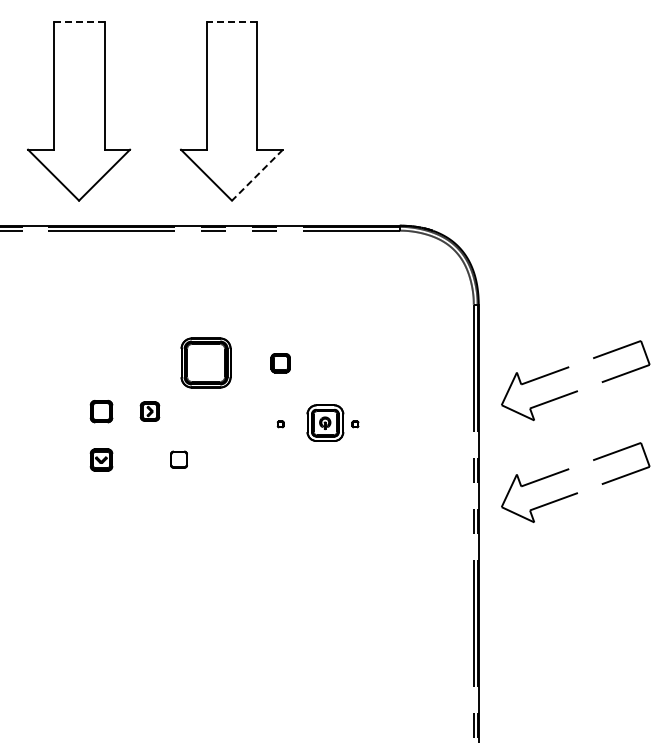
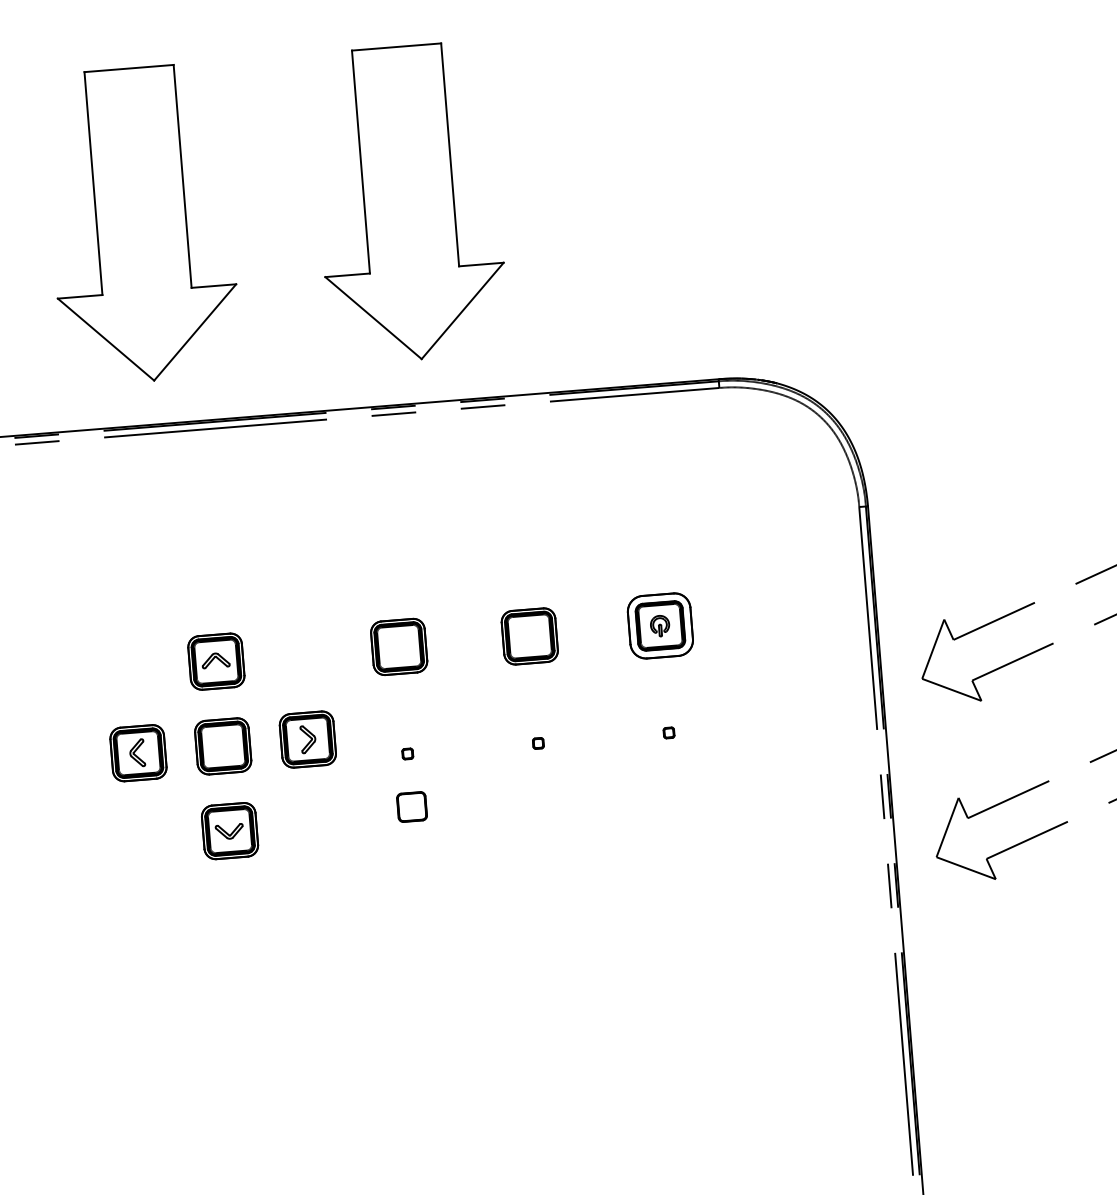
line: (78, 22) -> (128, 69), dashed -> solid
line: (231, 22) -> (395, 47), dashed -> solid
line: (257, 175) -> (462, 311), dashed -> solid
part: (101, 363) -> (216, 662), added
part: (205, 363) -> (398, 647), size x0.62
part: (280, 363) -> (529, 637), size x1.67
part: (52, 411) -> (137, 753), added
part: (101, 411) -> (223, 746), size x1.43
part: (149, 411) -> (307, 739), size x1.67
part: (325, 422) -> (660, 624), moved
part: (205, 424) -> (406, 754), added
part: (101, 459) -> (229, 830), size x1.43
part: (178, 459) -> (411, 806), moved

